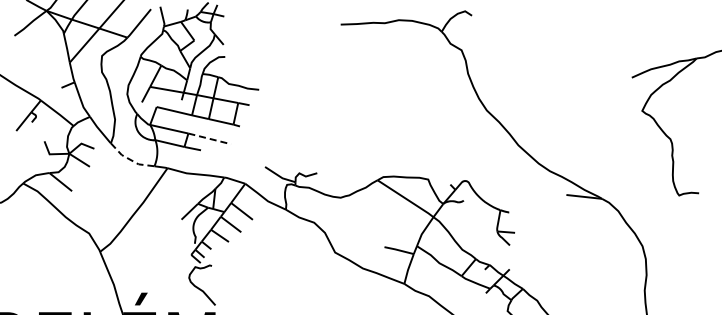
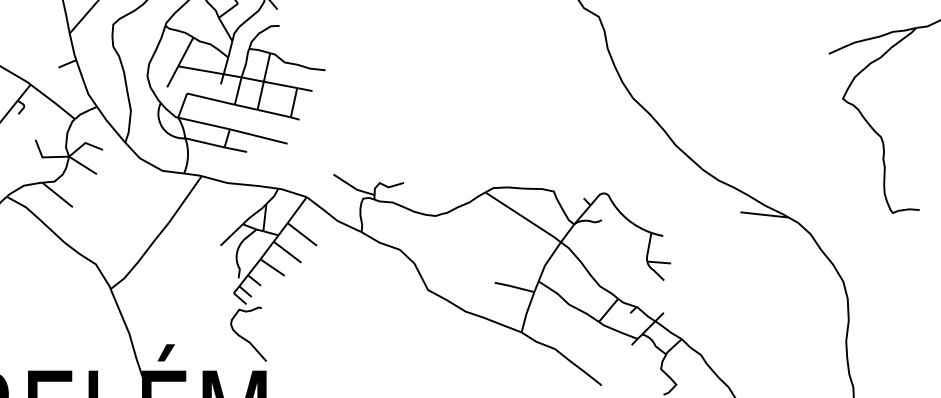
line: (210, 138) -> (259, 136), dashed -> solid
line: (131, 160) -> (153, 165), dashed -> solid

